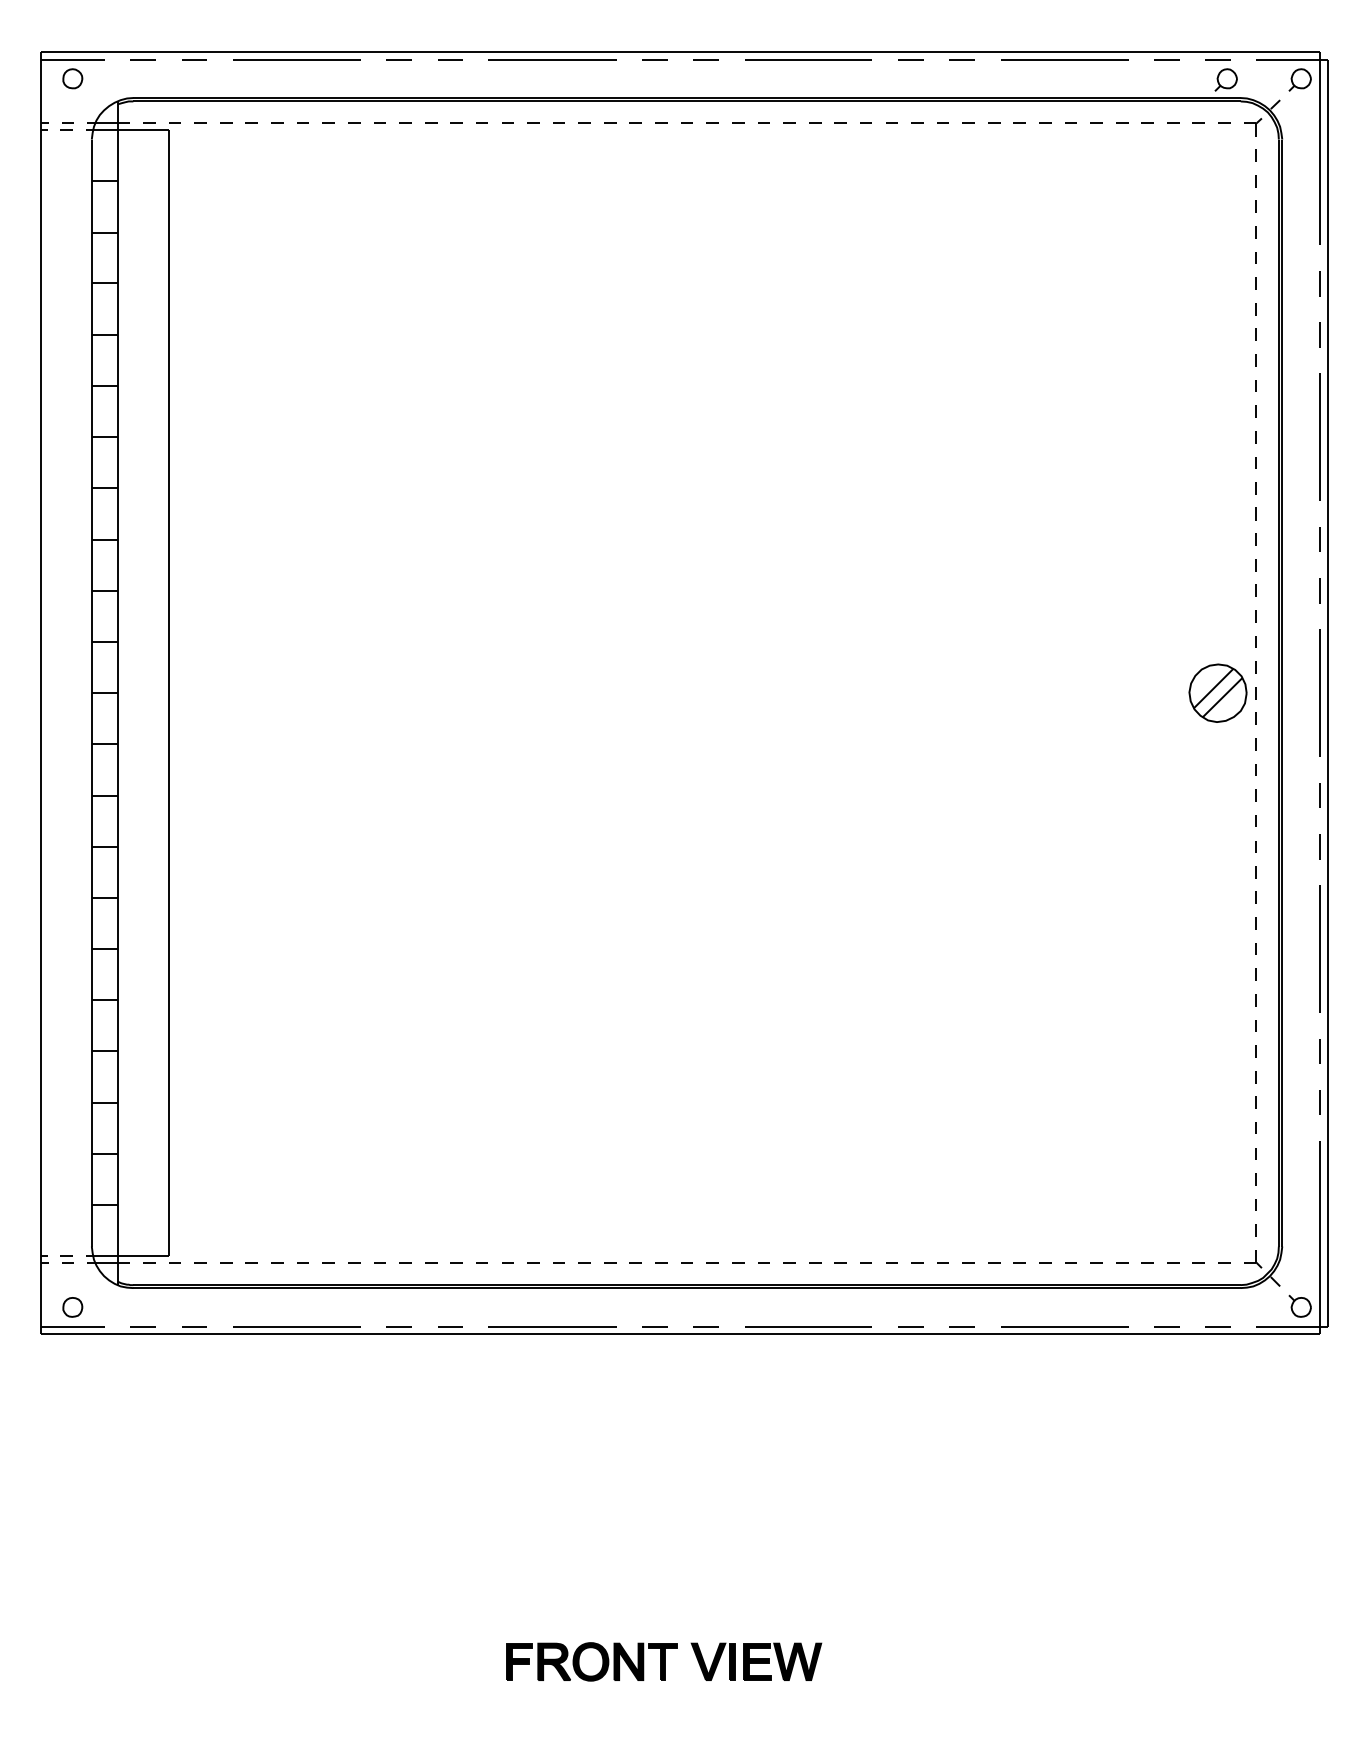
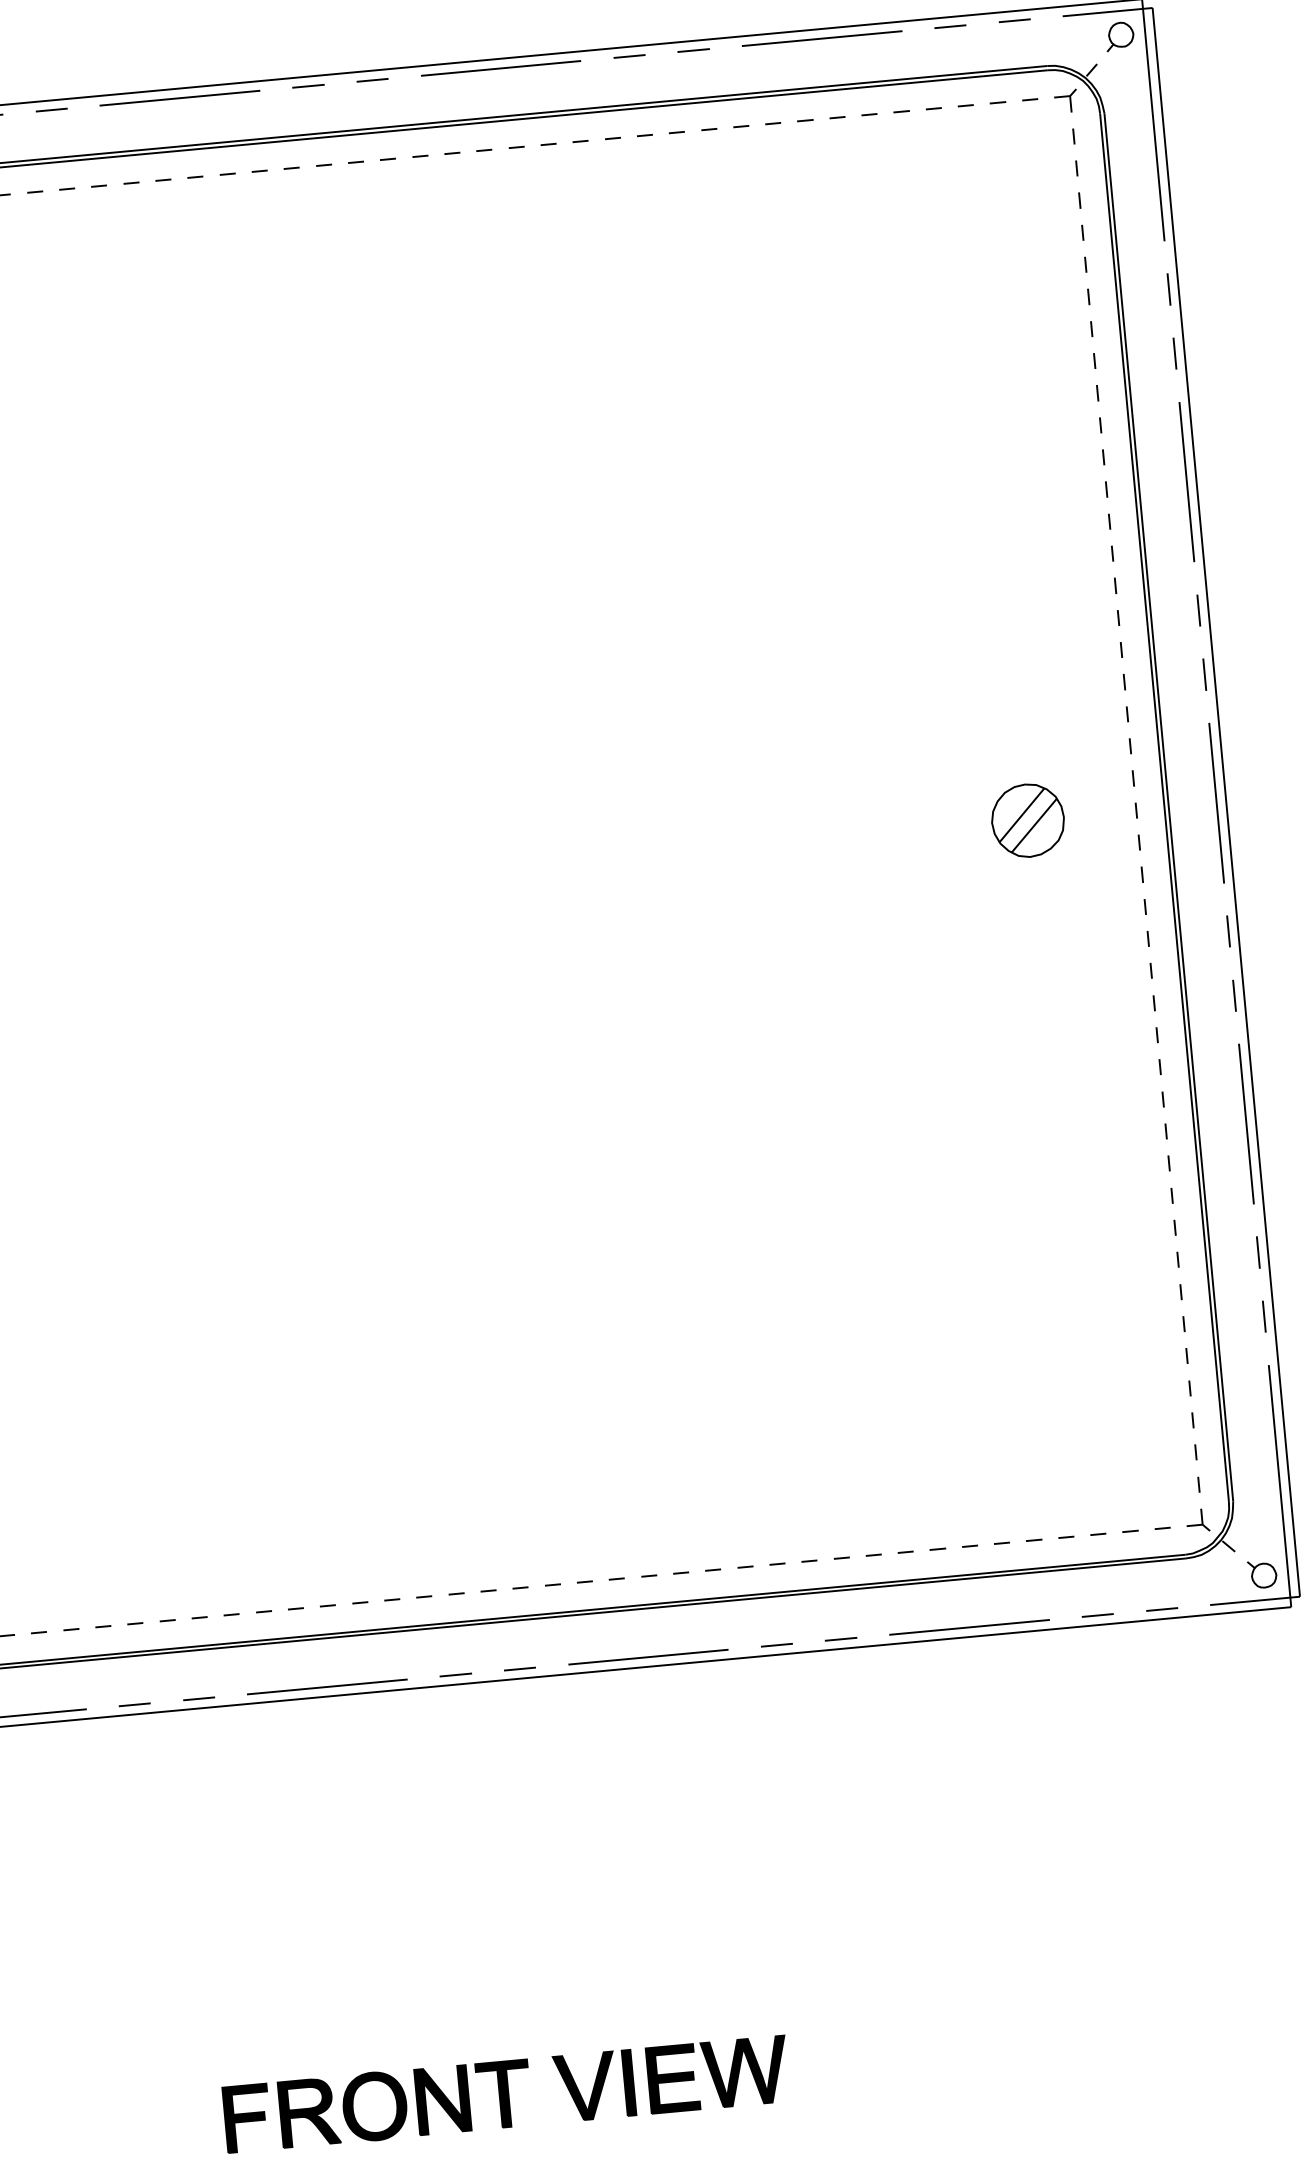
part: (1225, 79) -> (1026, 44), removed
part: (1217, 692) -> (1027, 819), moved
part: (664, 1661) -> (506, 2093), size x1.43

